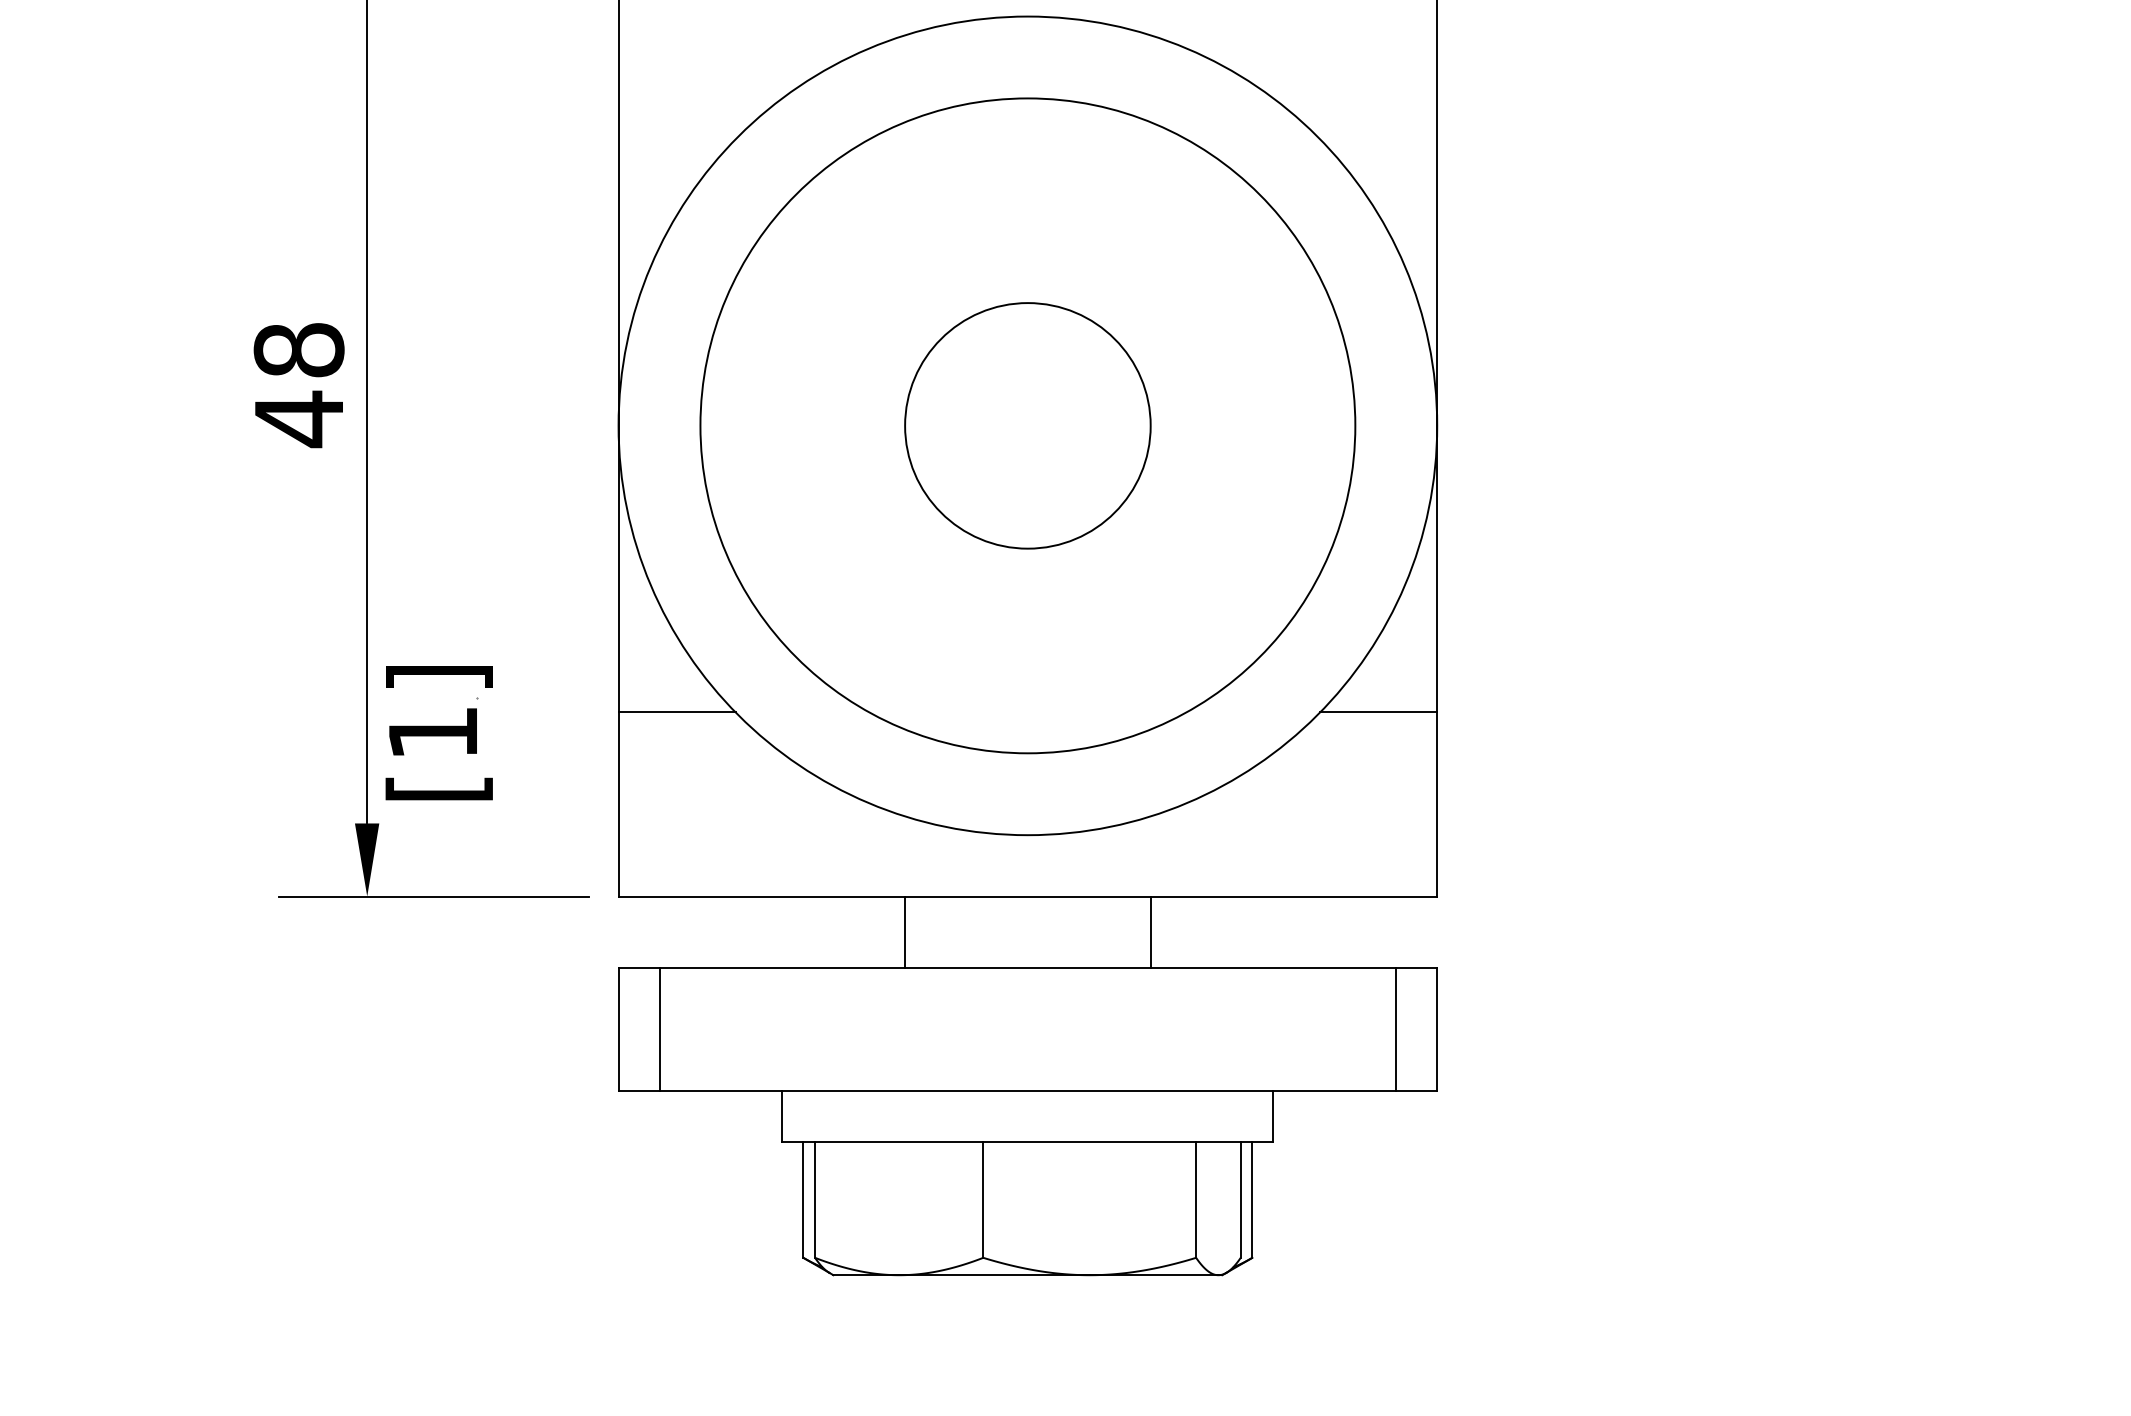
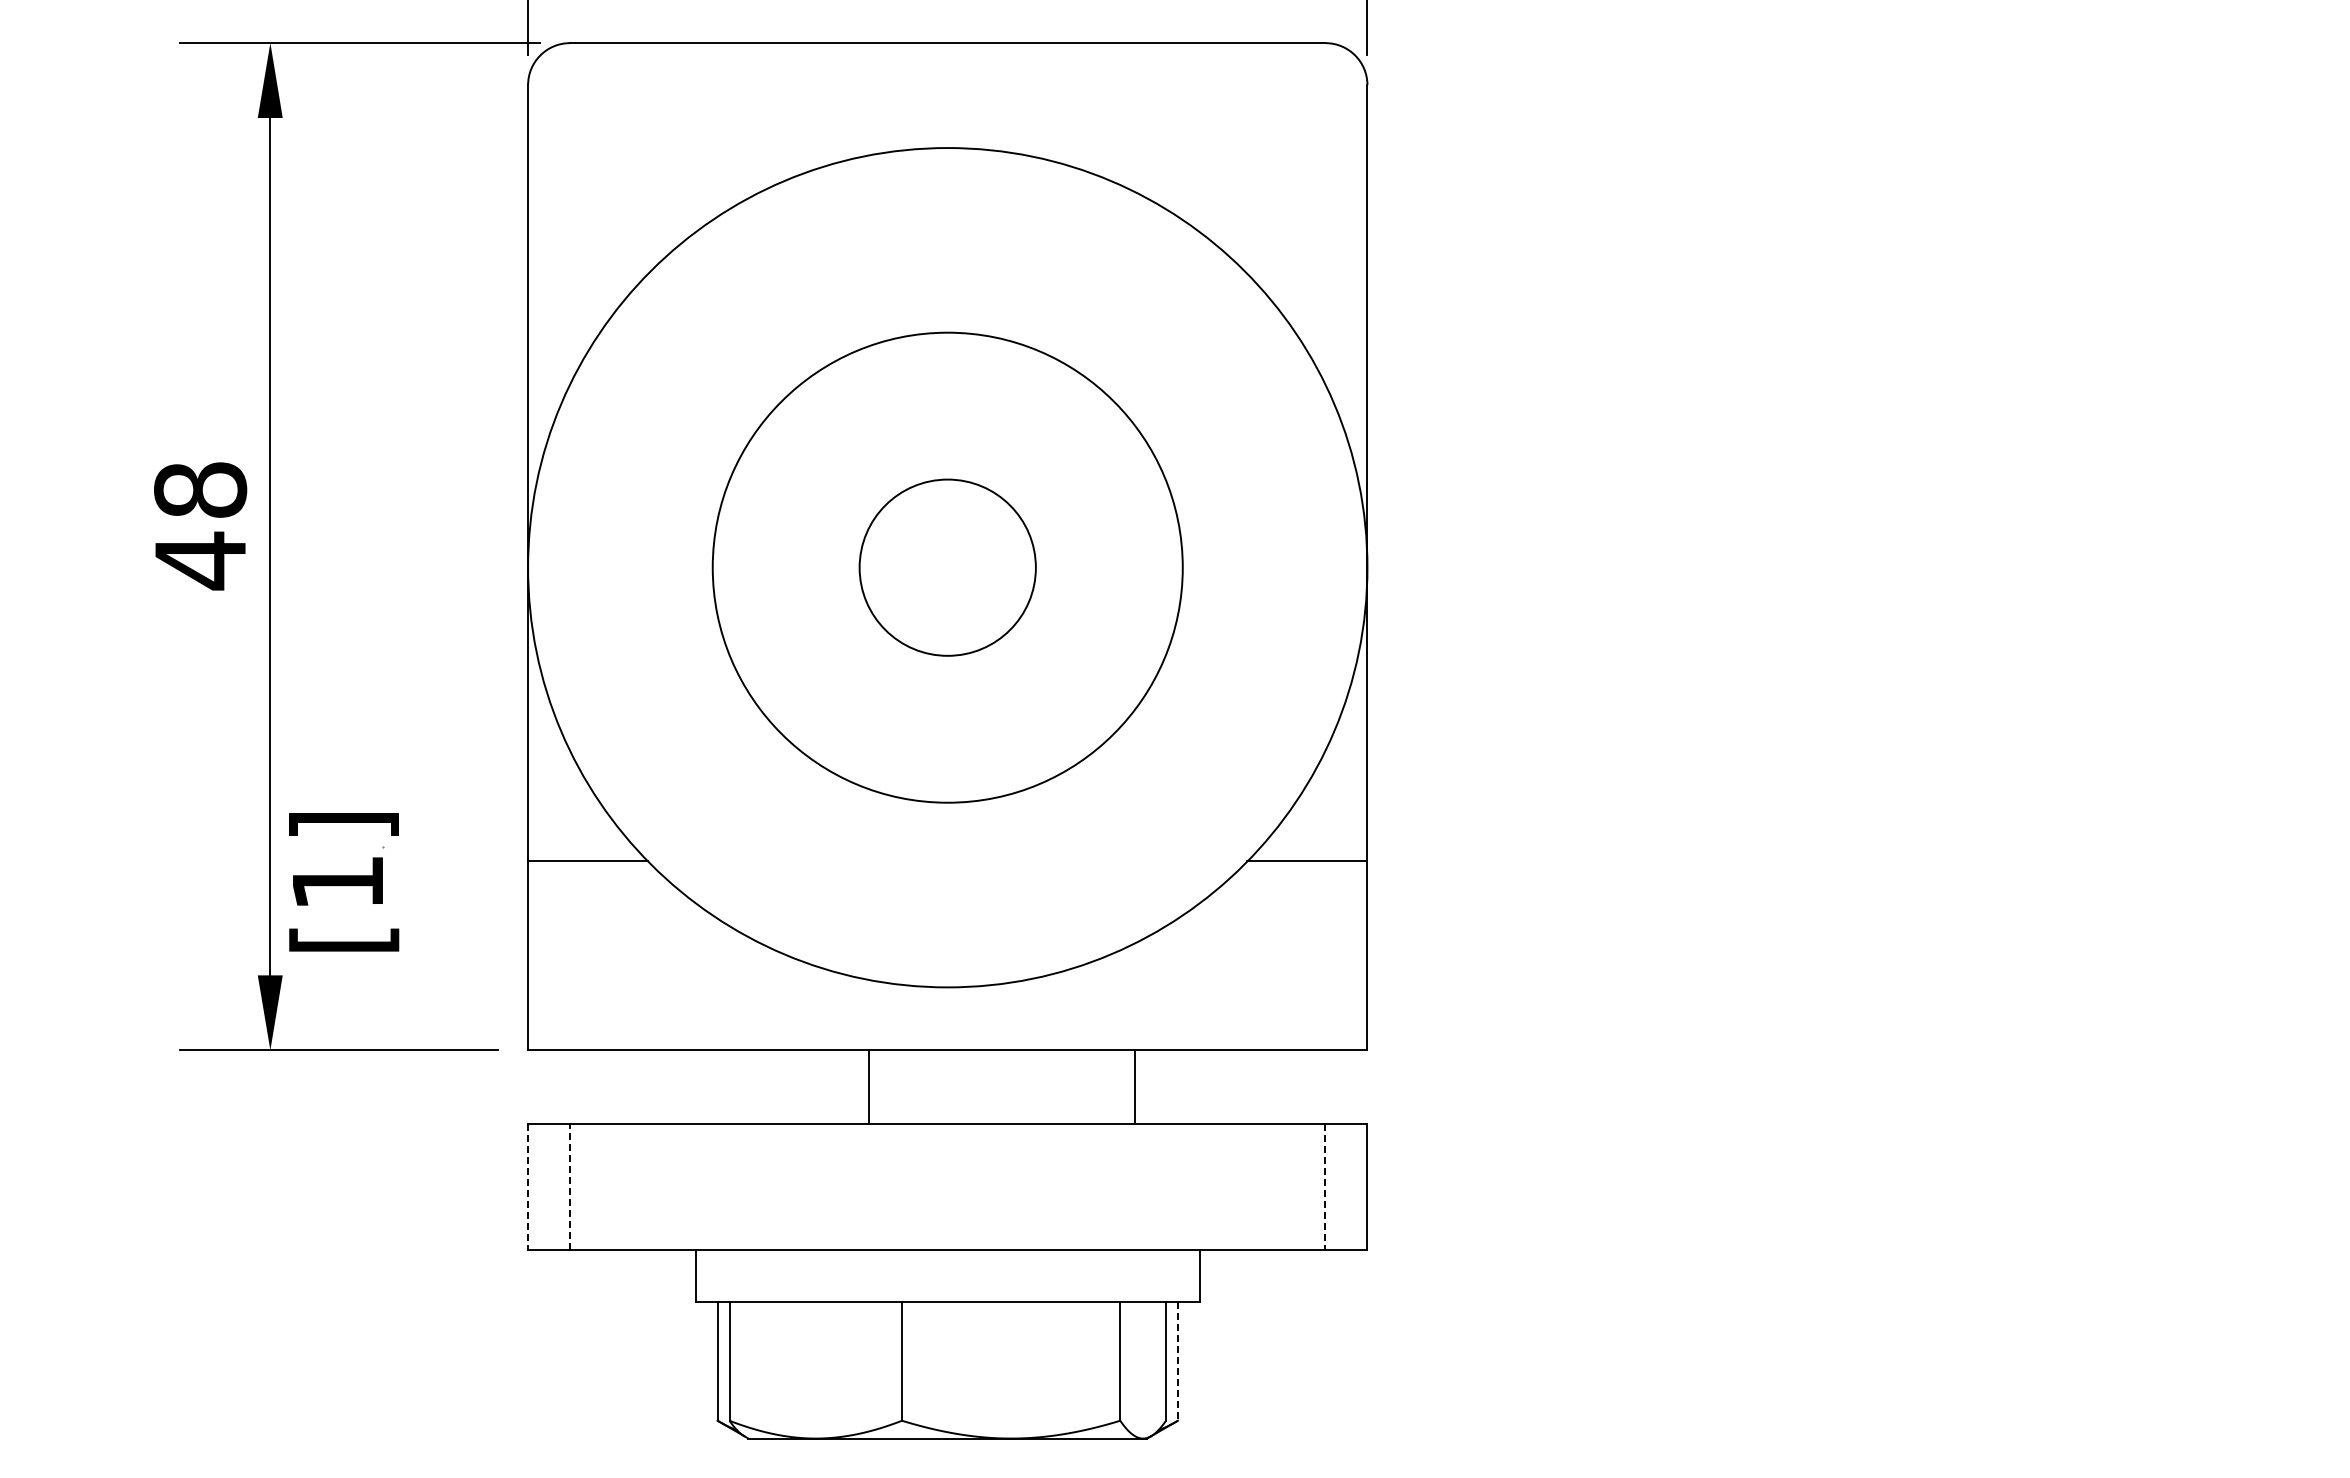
circle: (1027, 425) -> (947, 567), size x0.7
circle: (1027, 425) -> (947, 567), size x0.7
line: (904, 931) -> (868, 1086), moved
line: (1150, 931) -> (1134, 1086), moved
line: (618, 1029) -> (528, 1186), solid -> dashed
line: (659, 1029) -> (570, 1186), solid -> dashed
line: (1396, 1029) -> (1325, 1186), solid -> dashed
line: (1251, 1200) -> (1177, 1361), solid -> dashed

